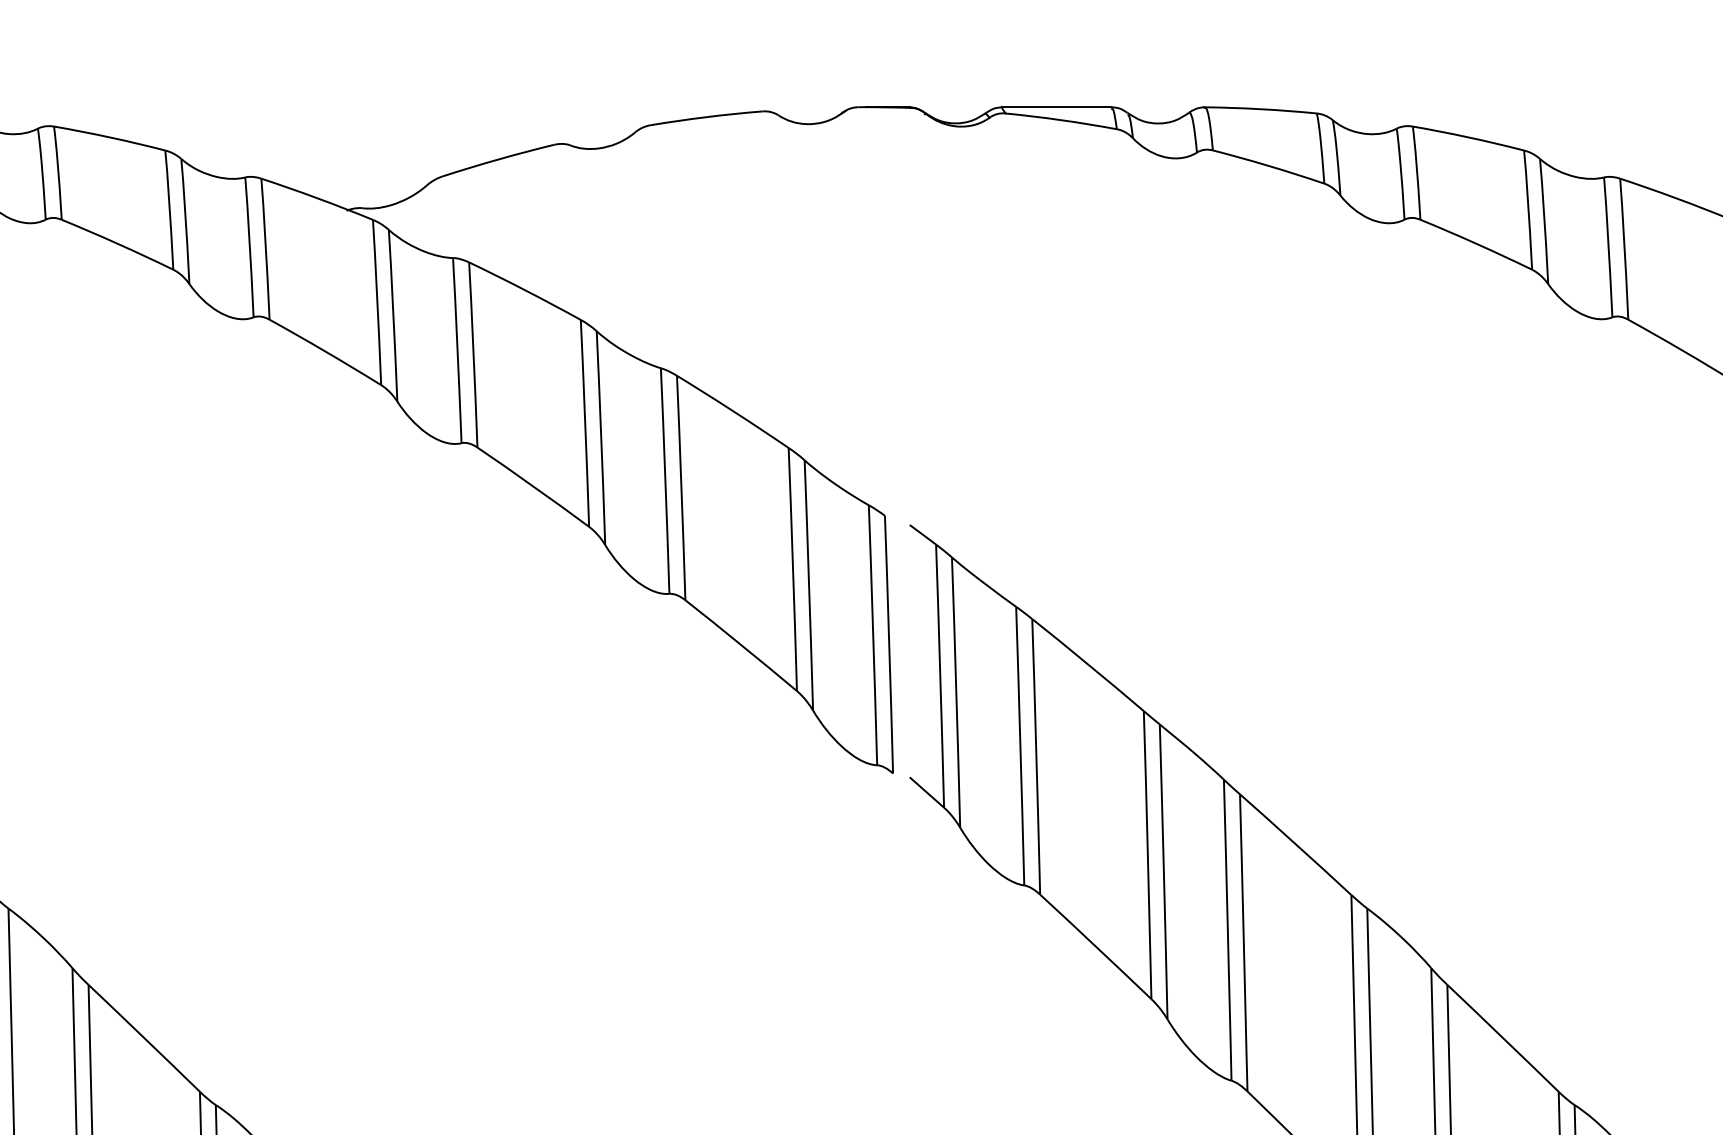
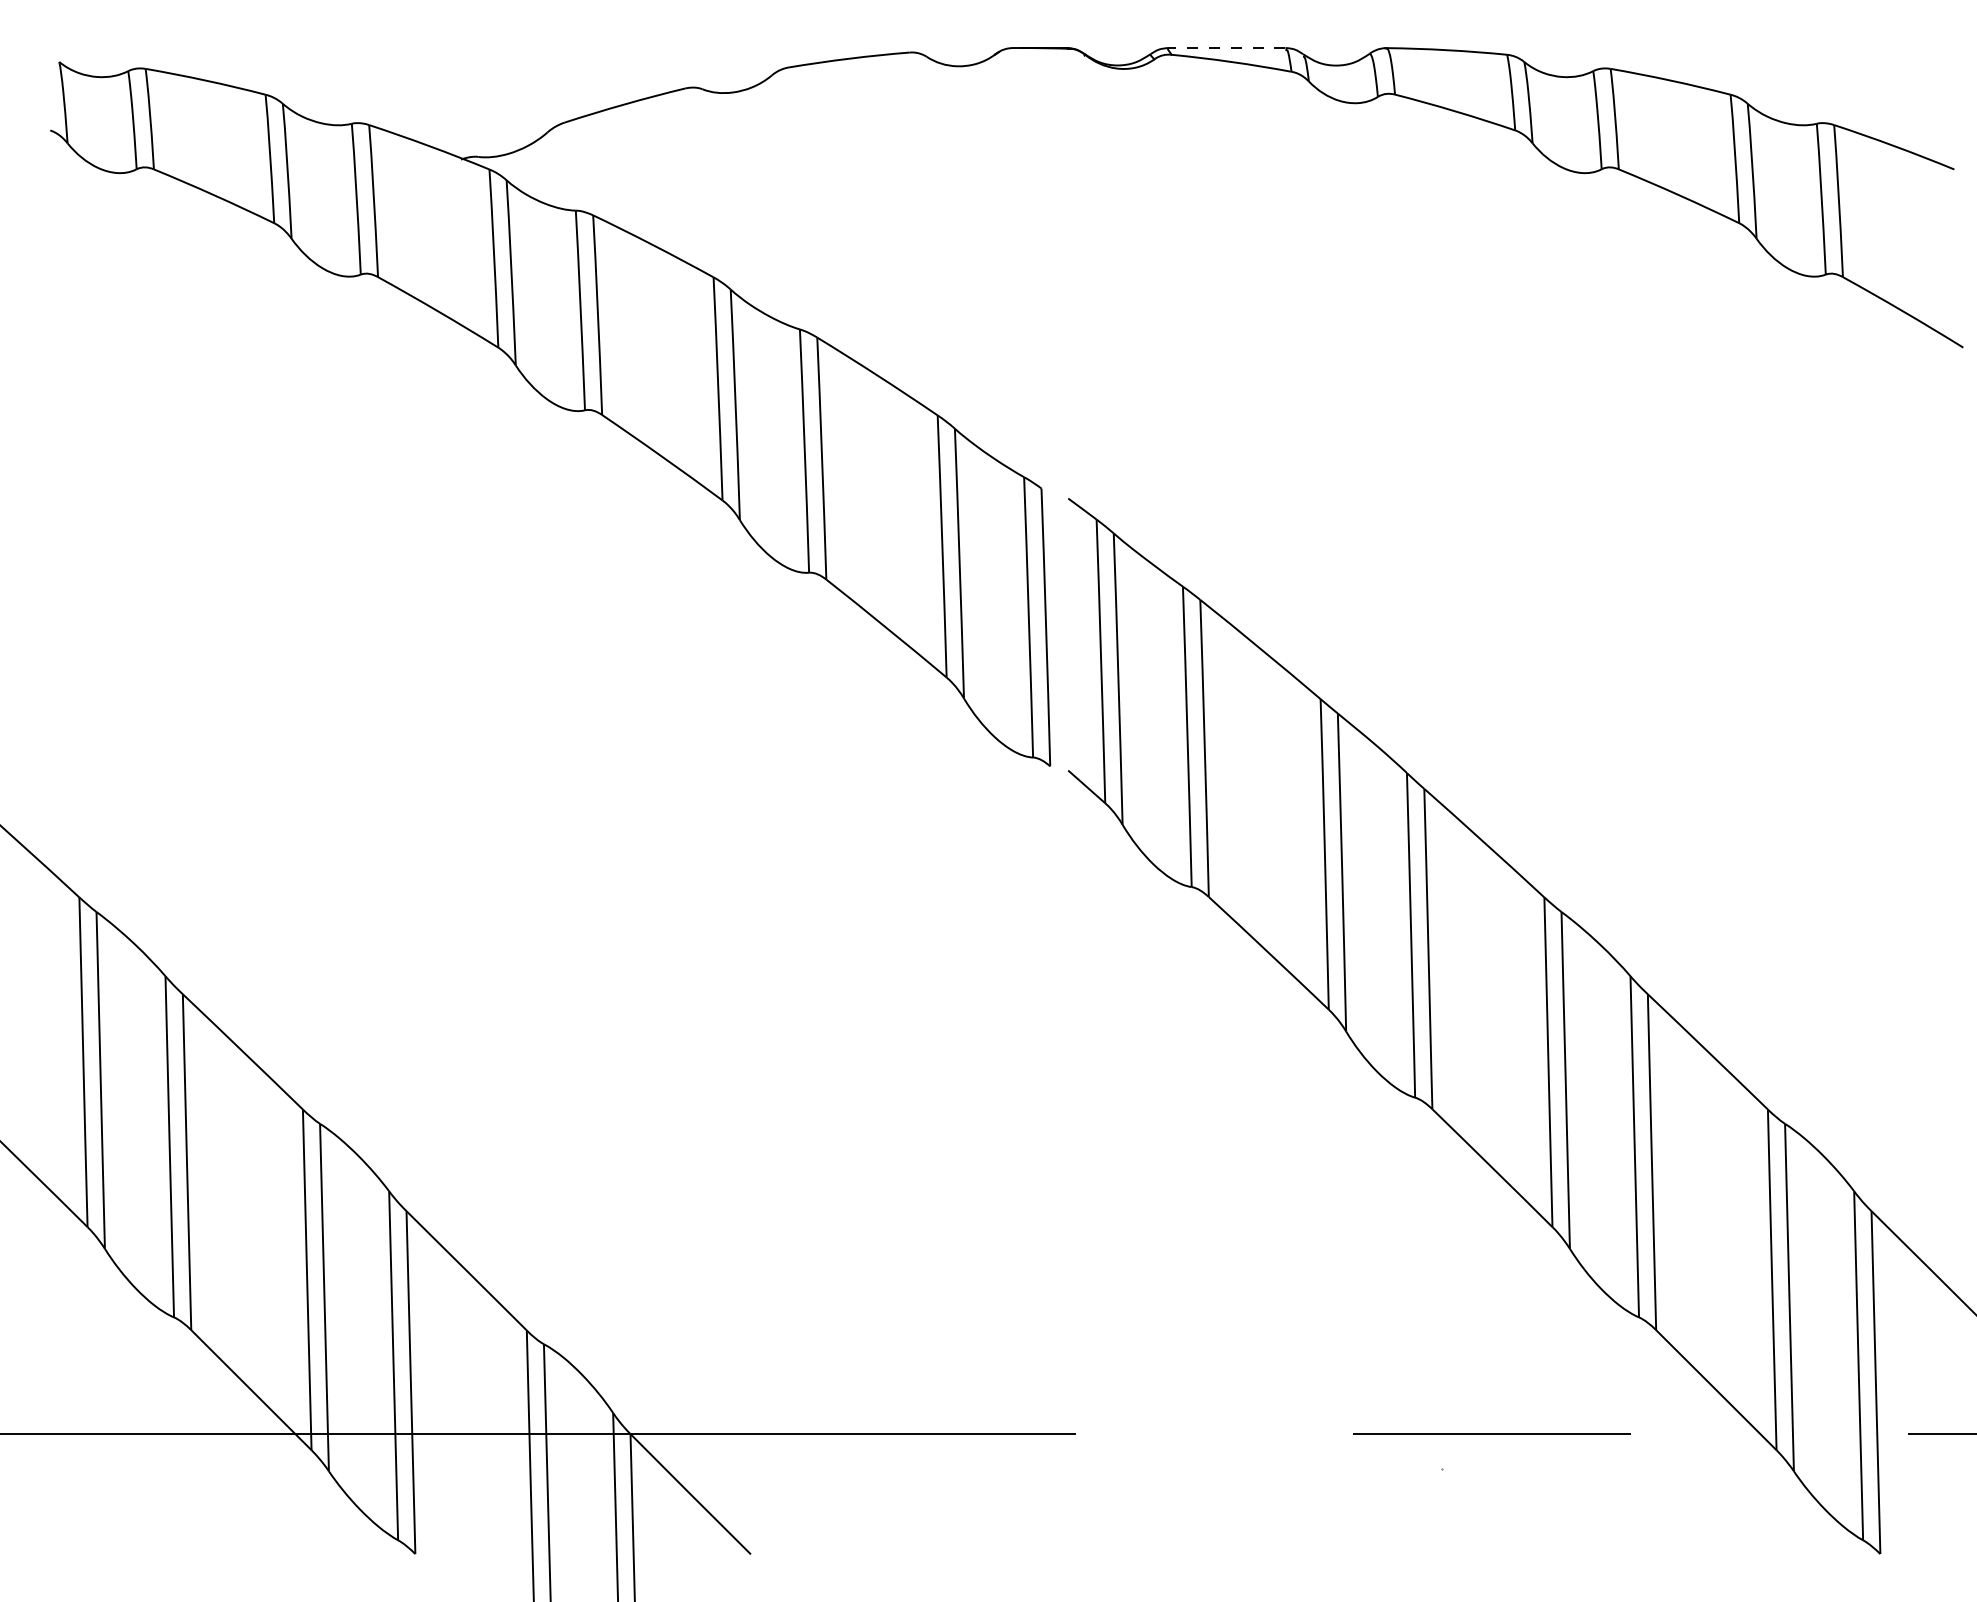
line: (1056, 107) -> (1226, 48), solid -> dashed

